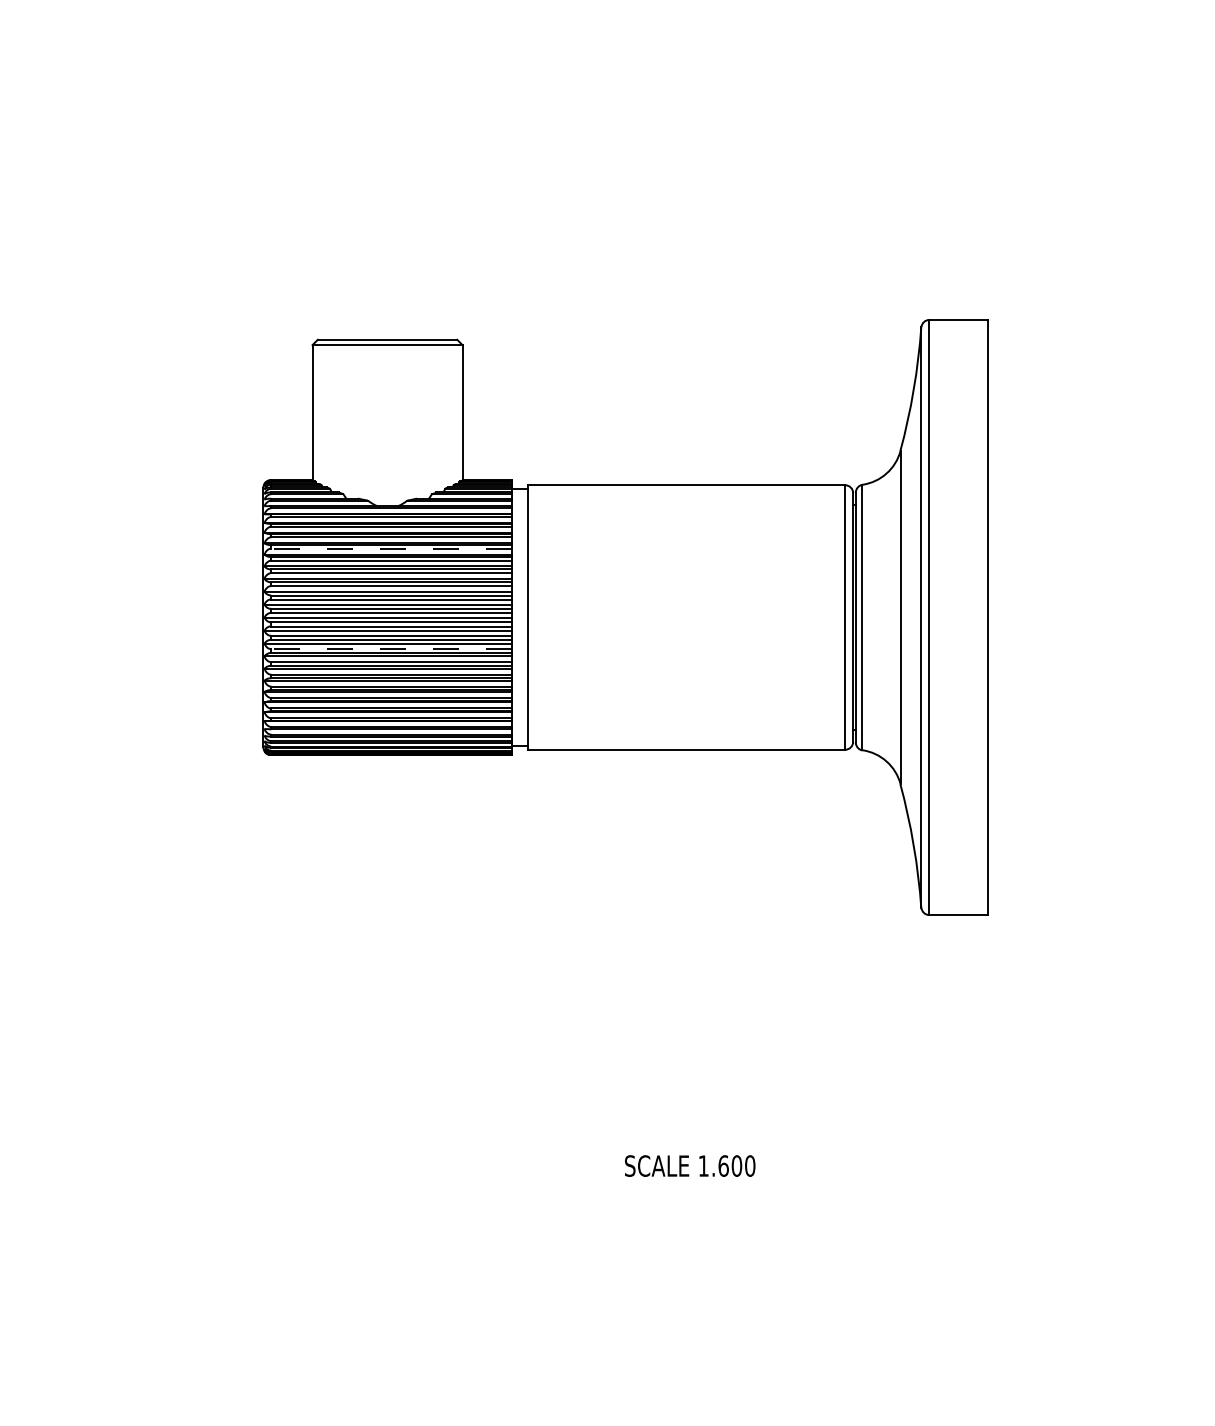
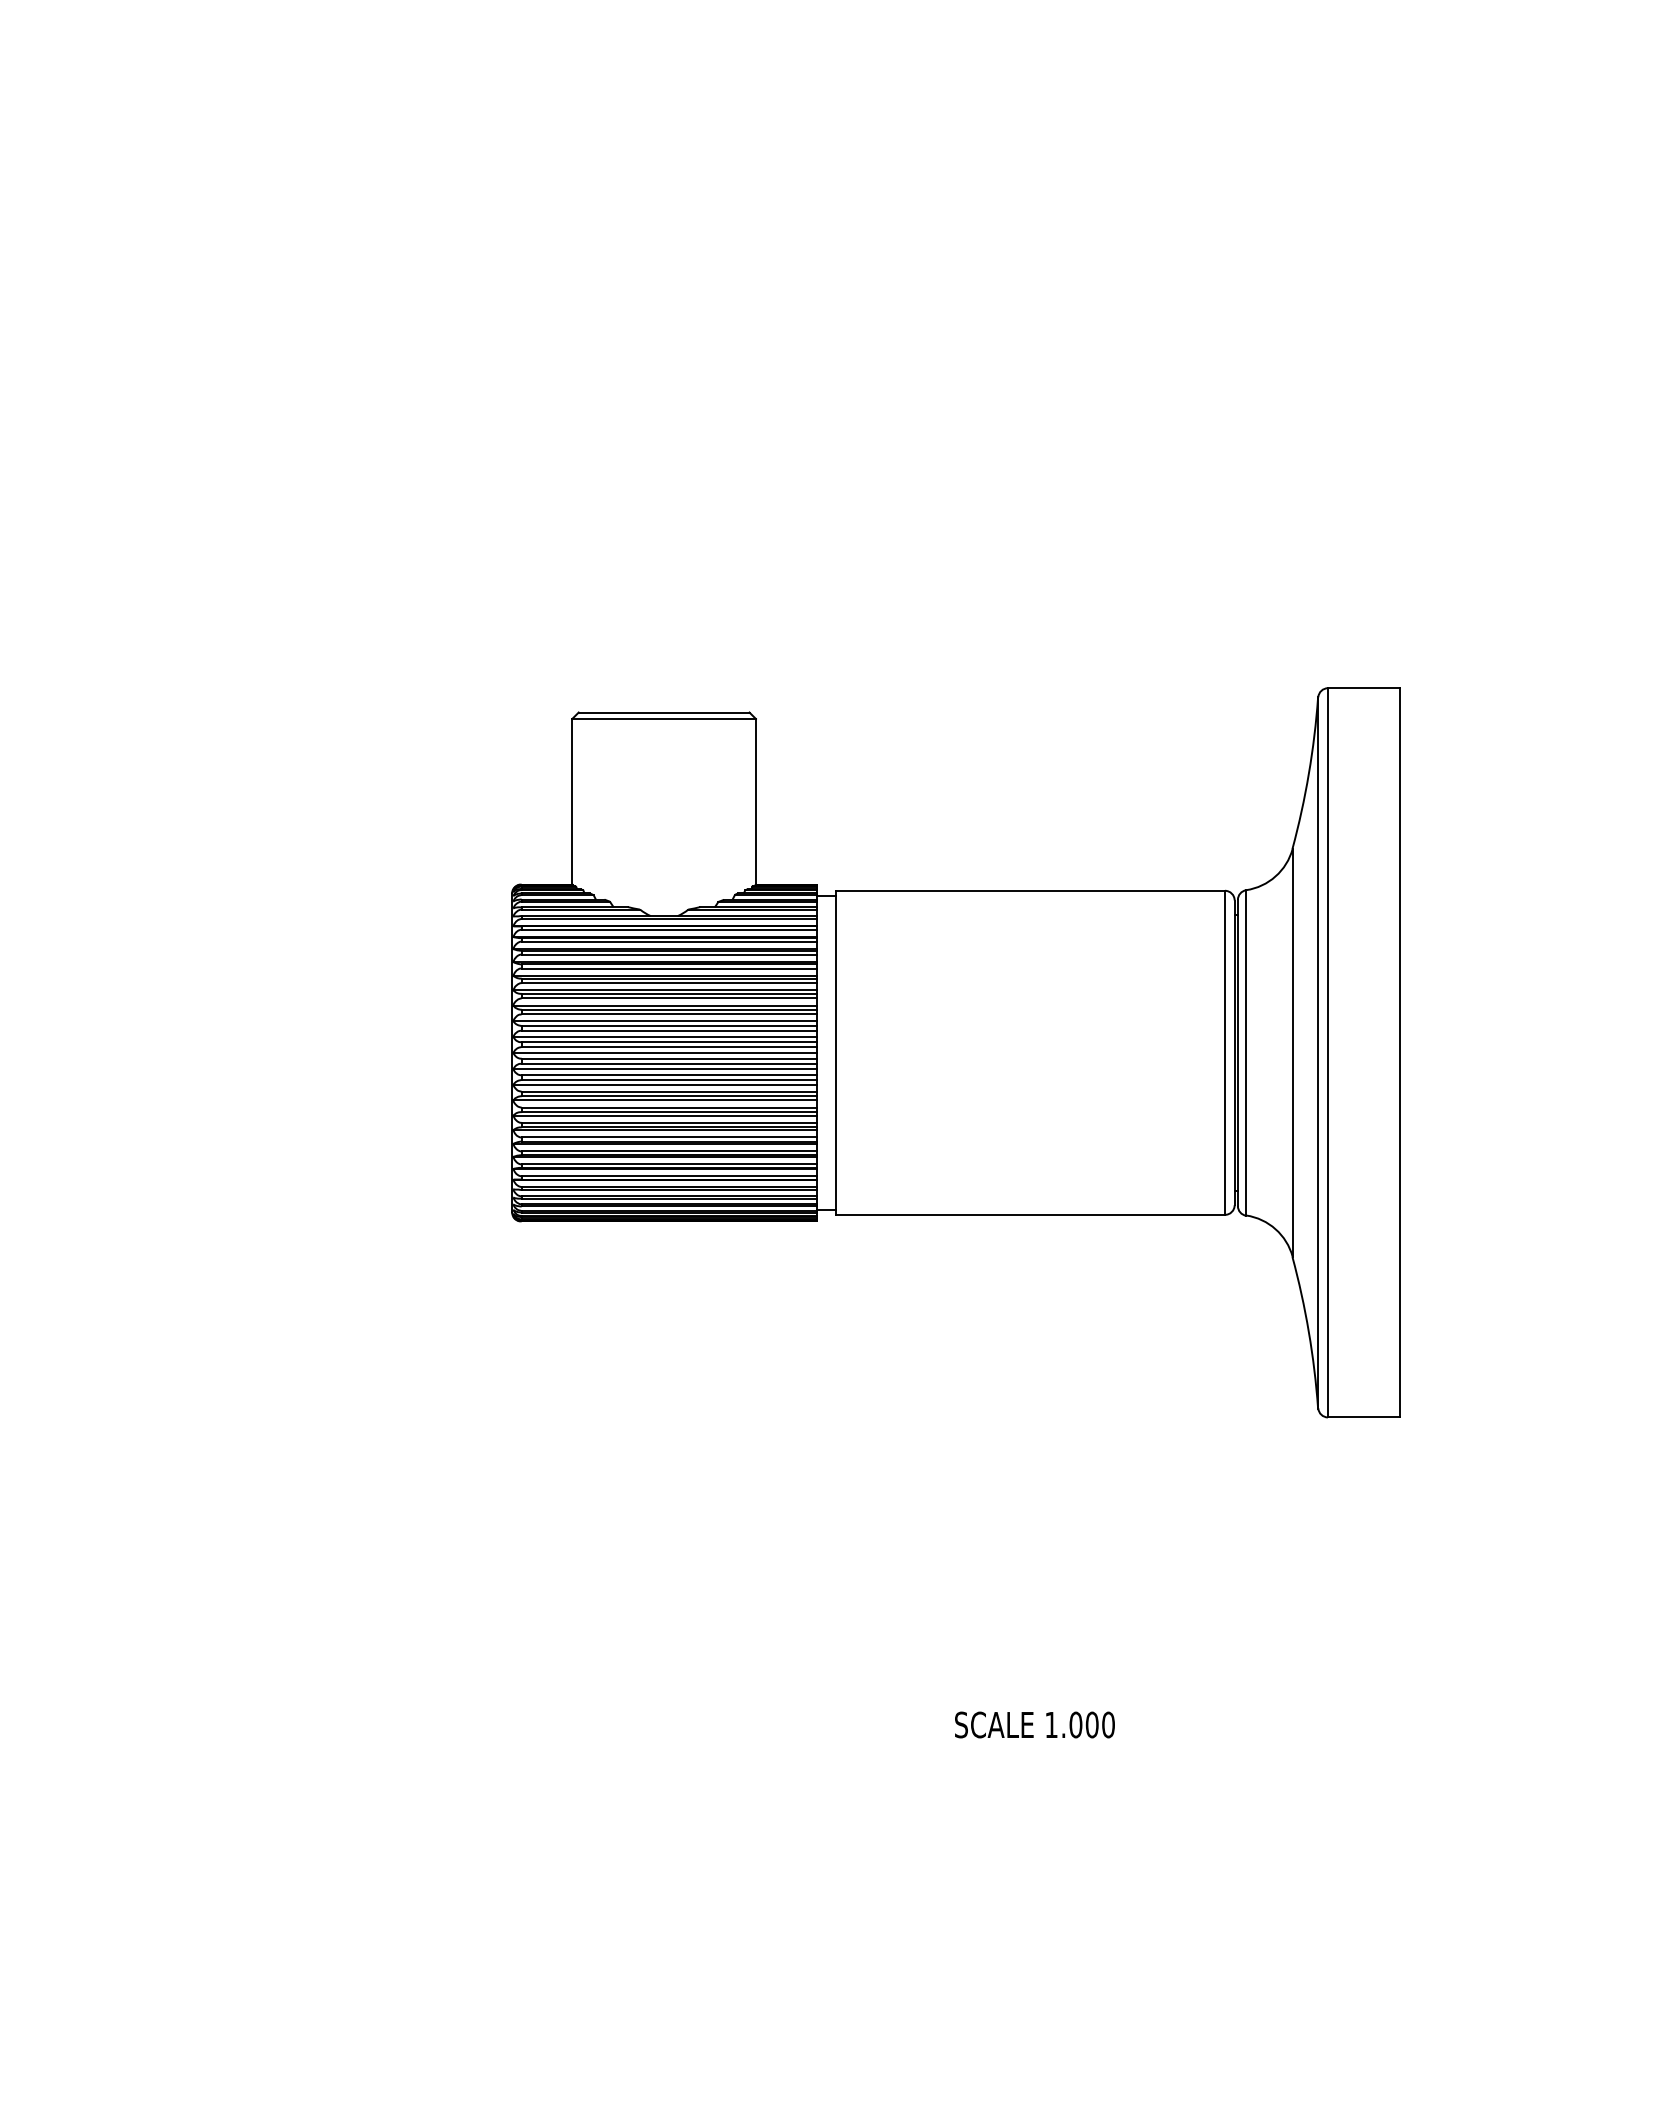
line: (391, 548) -> (668, 968), dashed -> solid
line: (391, 649) -> (668, 1091), dashed -> solid
text: (723, 1165) -> (1075, 1724), 1.600 -> 1.000

